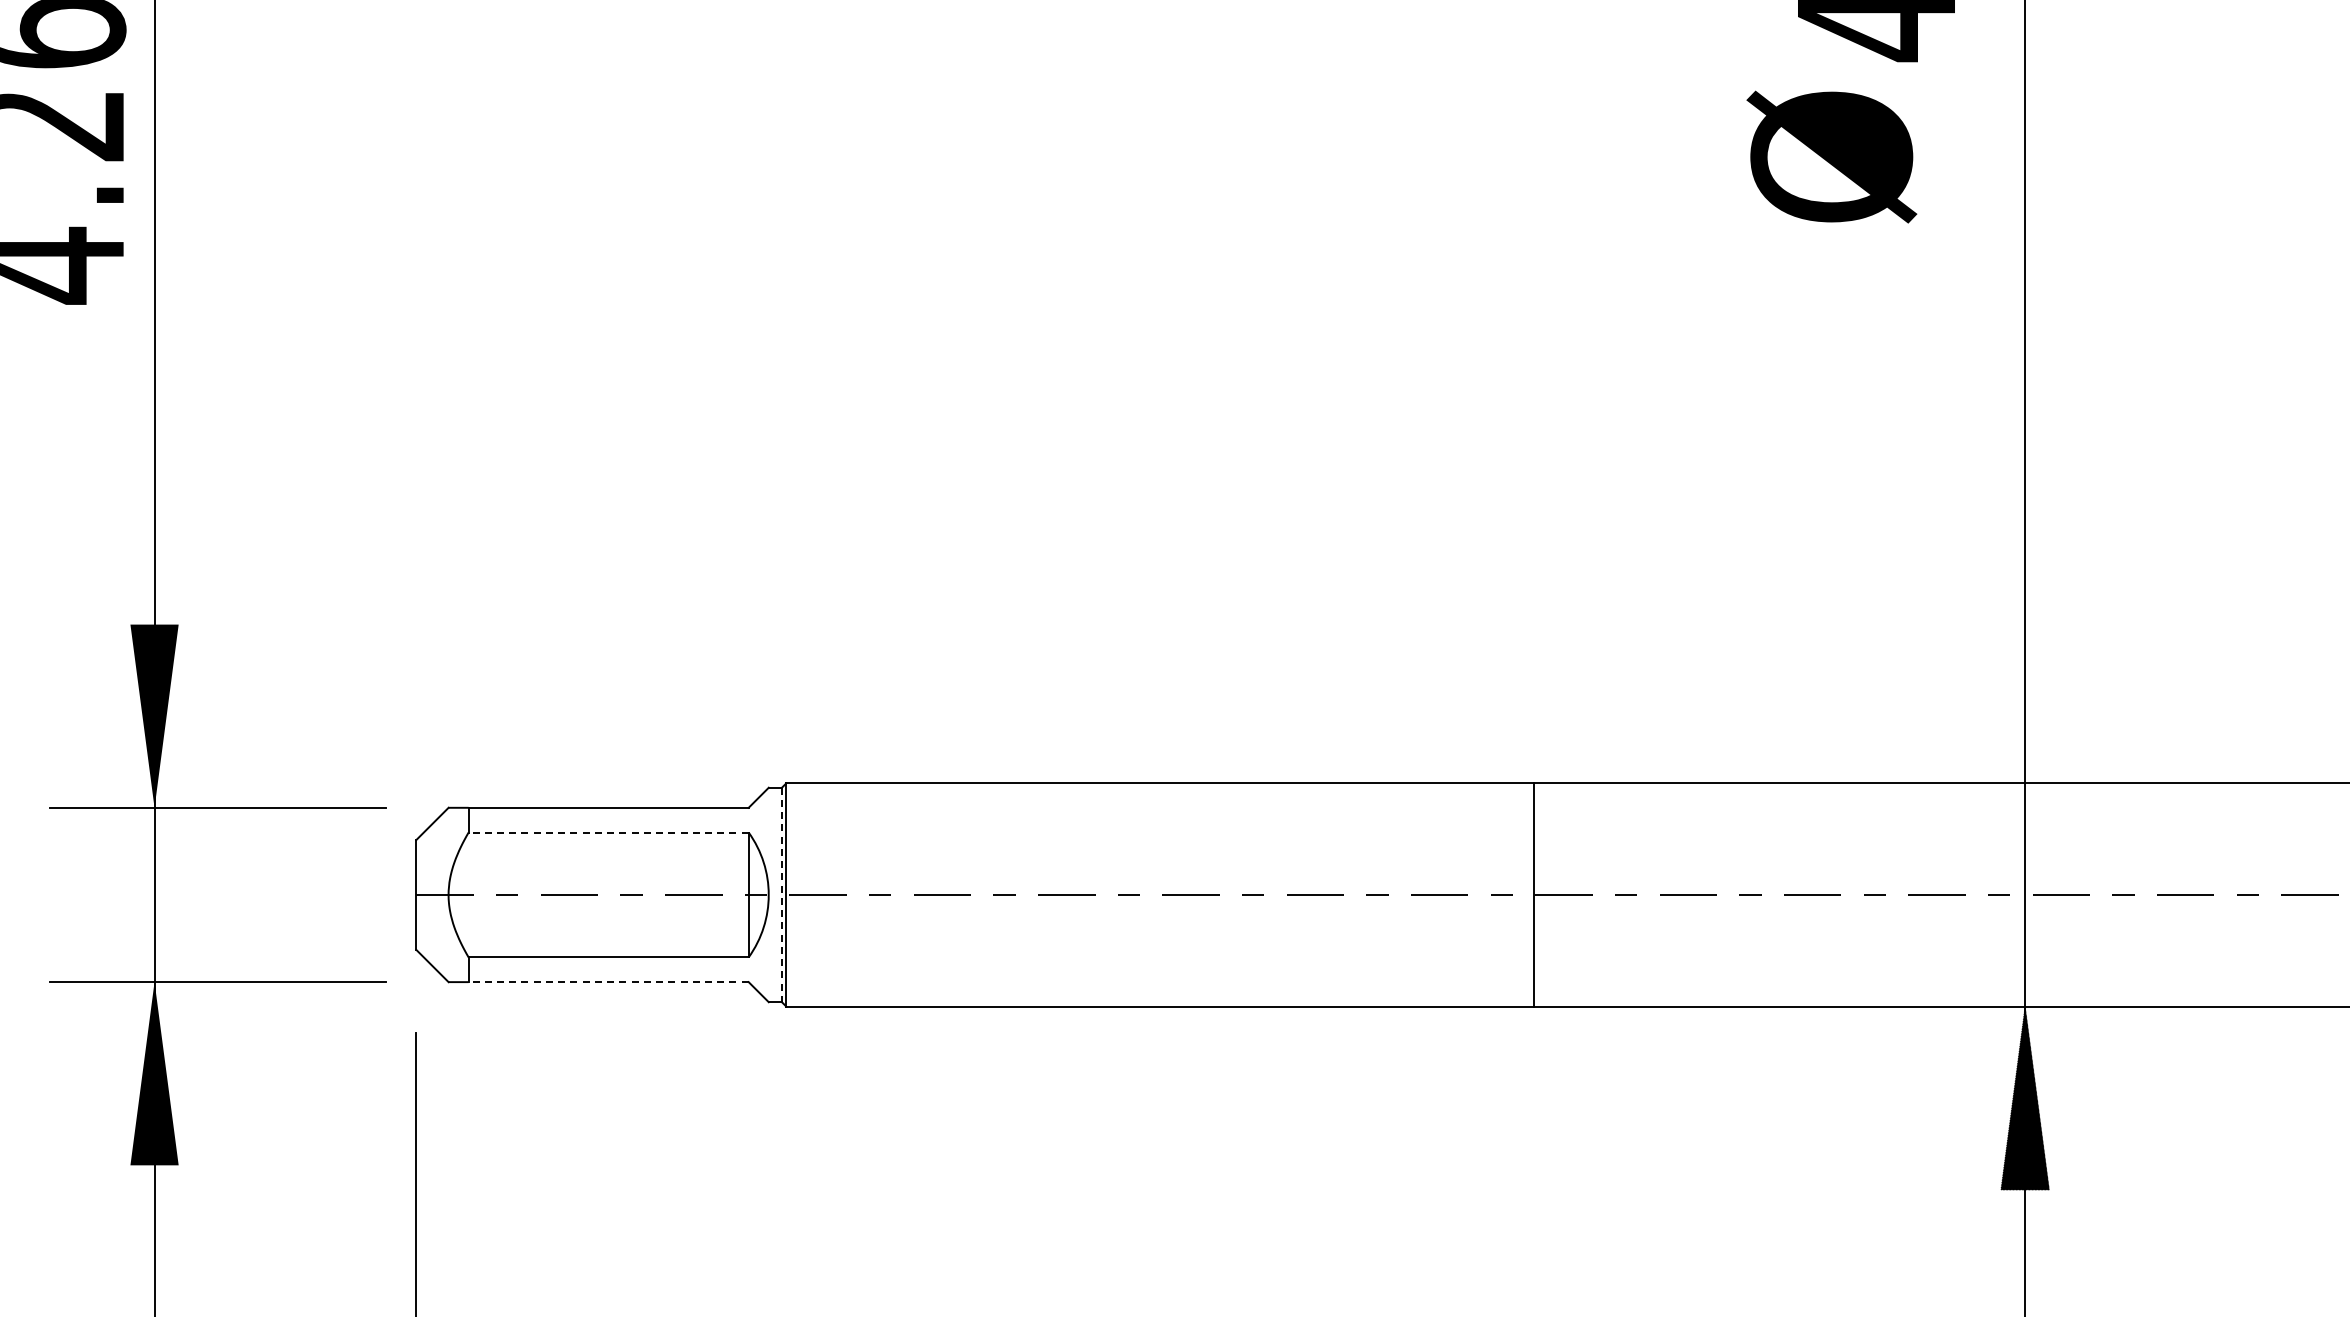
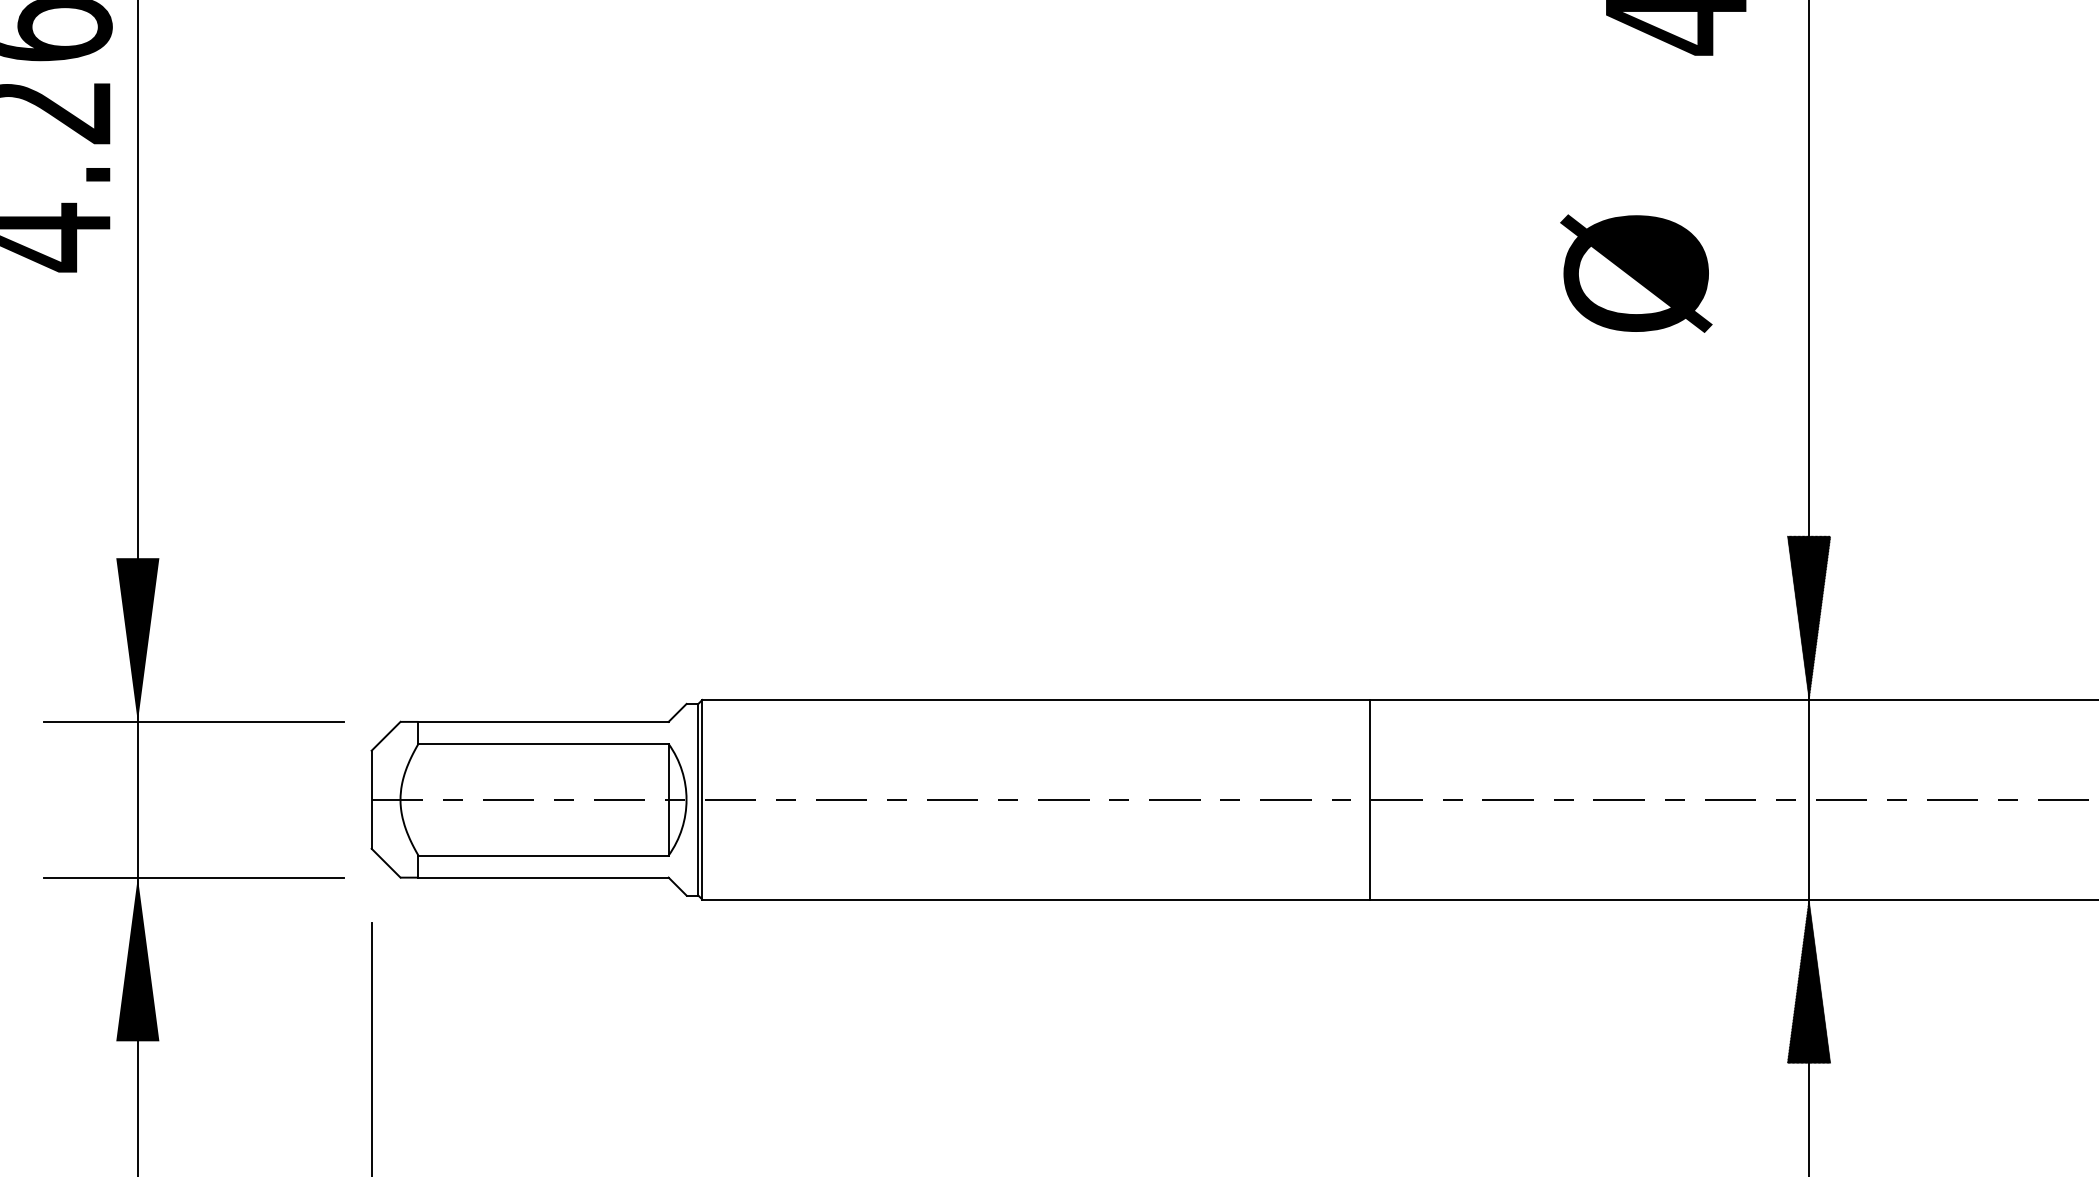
text: (1831, 156) -> (1636, 273), moved
hatch: (2025, 691) -> (1809, 617), added
line: (608, 832) -> (543, 743), dashed -> solid
line: (781, 895) -> (697, 800), dashed -> solid
line: (608, 982) -> (543, 877), dashed -> solid

